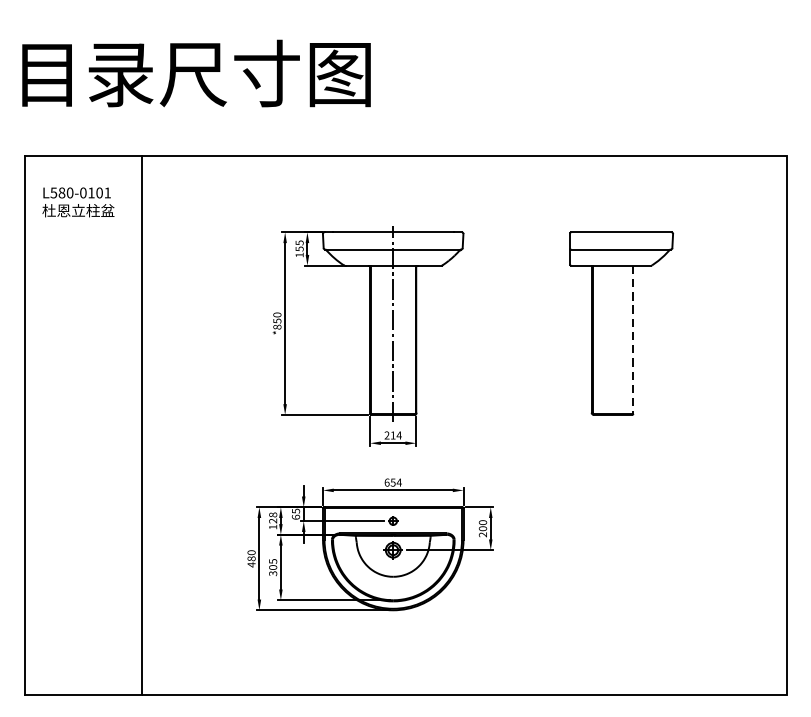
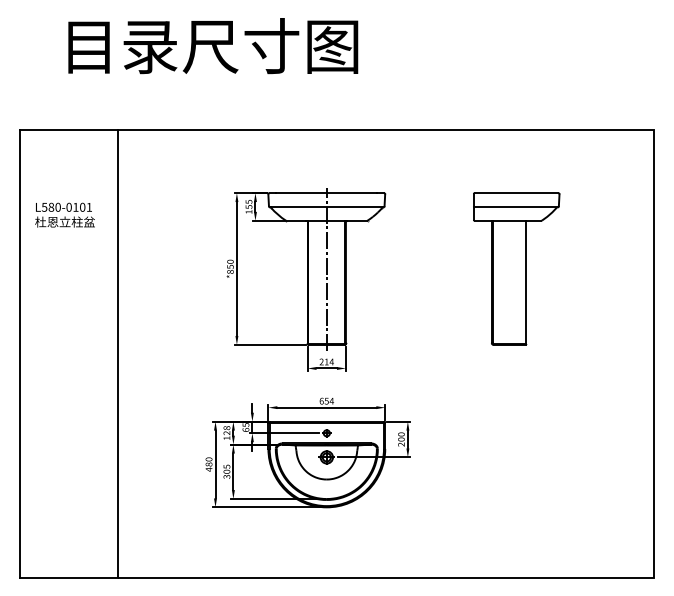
text: (196, 74) -> (213, 46), moved
text: (77, 201) -> (64, 214), moved
line: (633, 339) -> (526, 282), dashed -> solid

